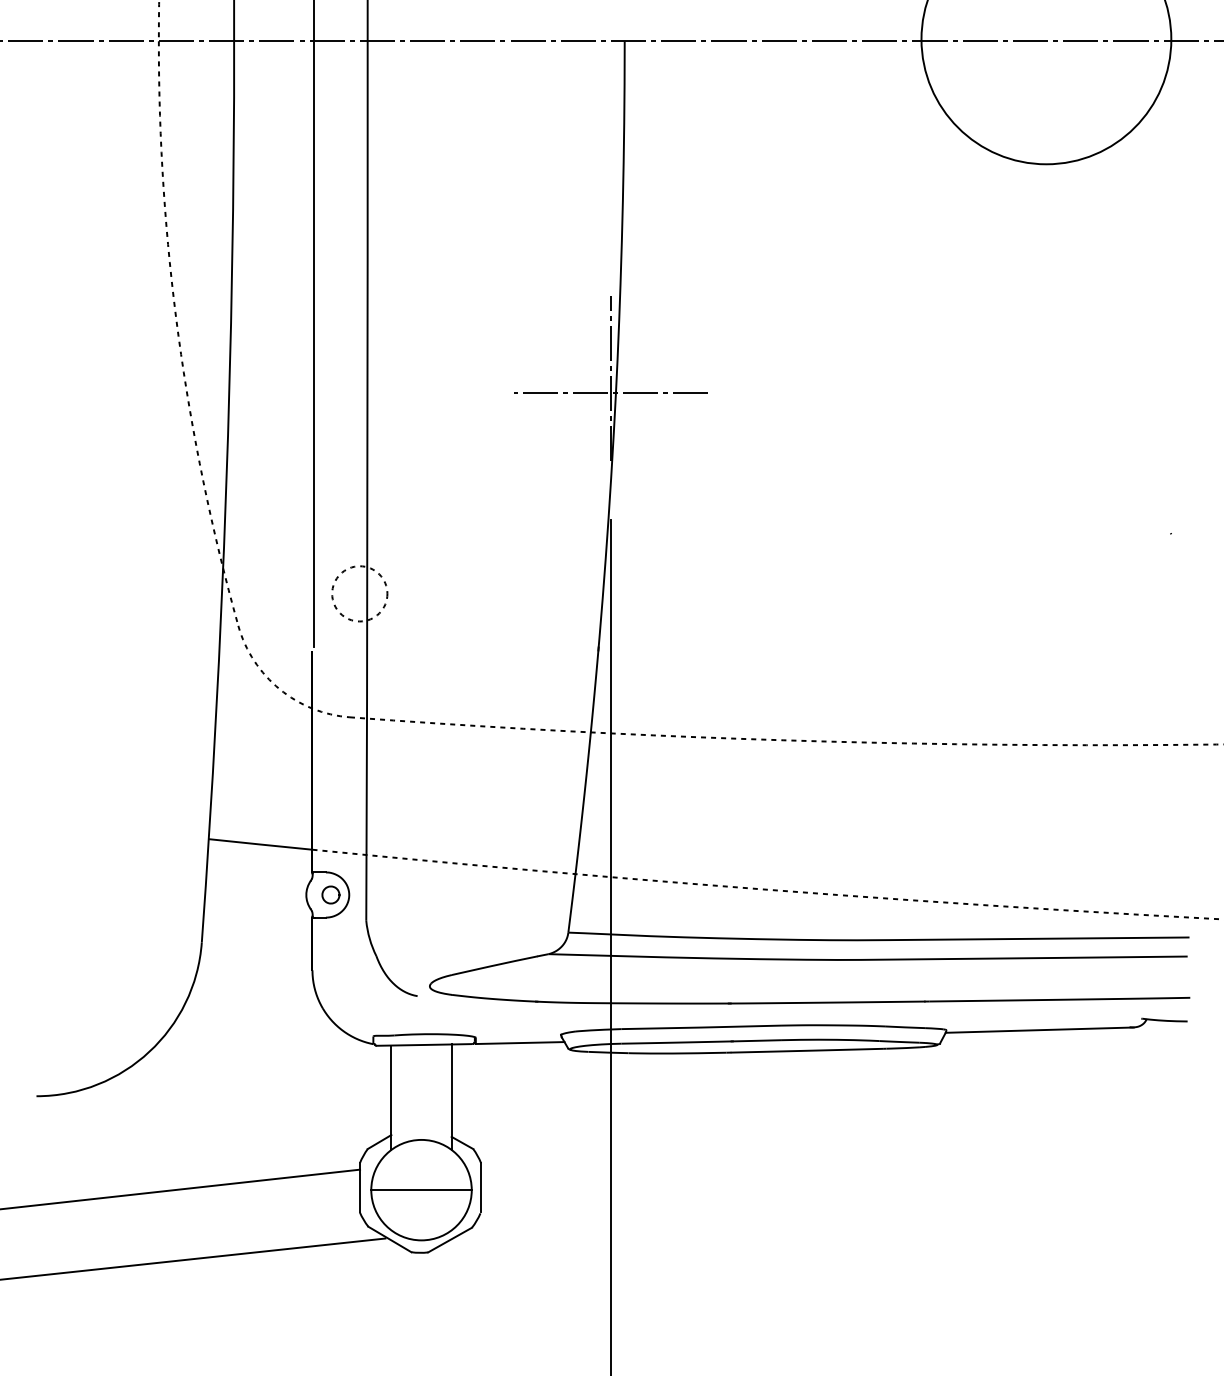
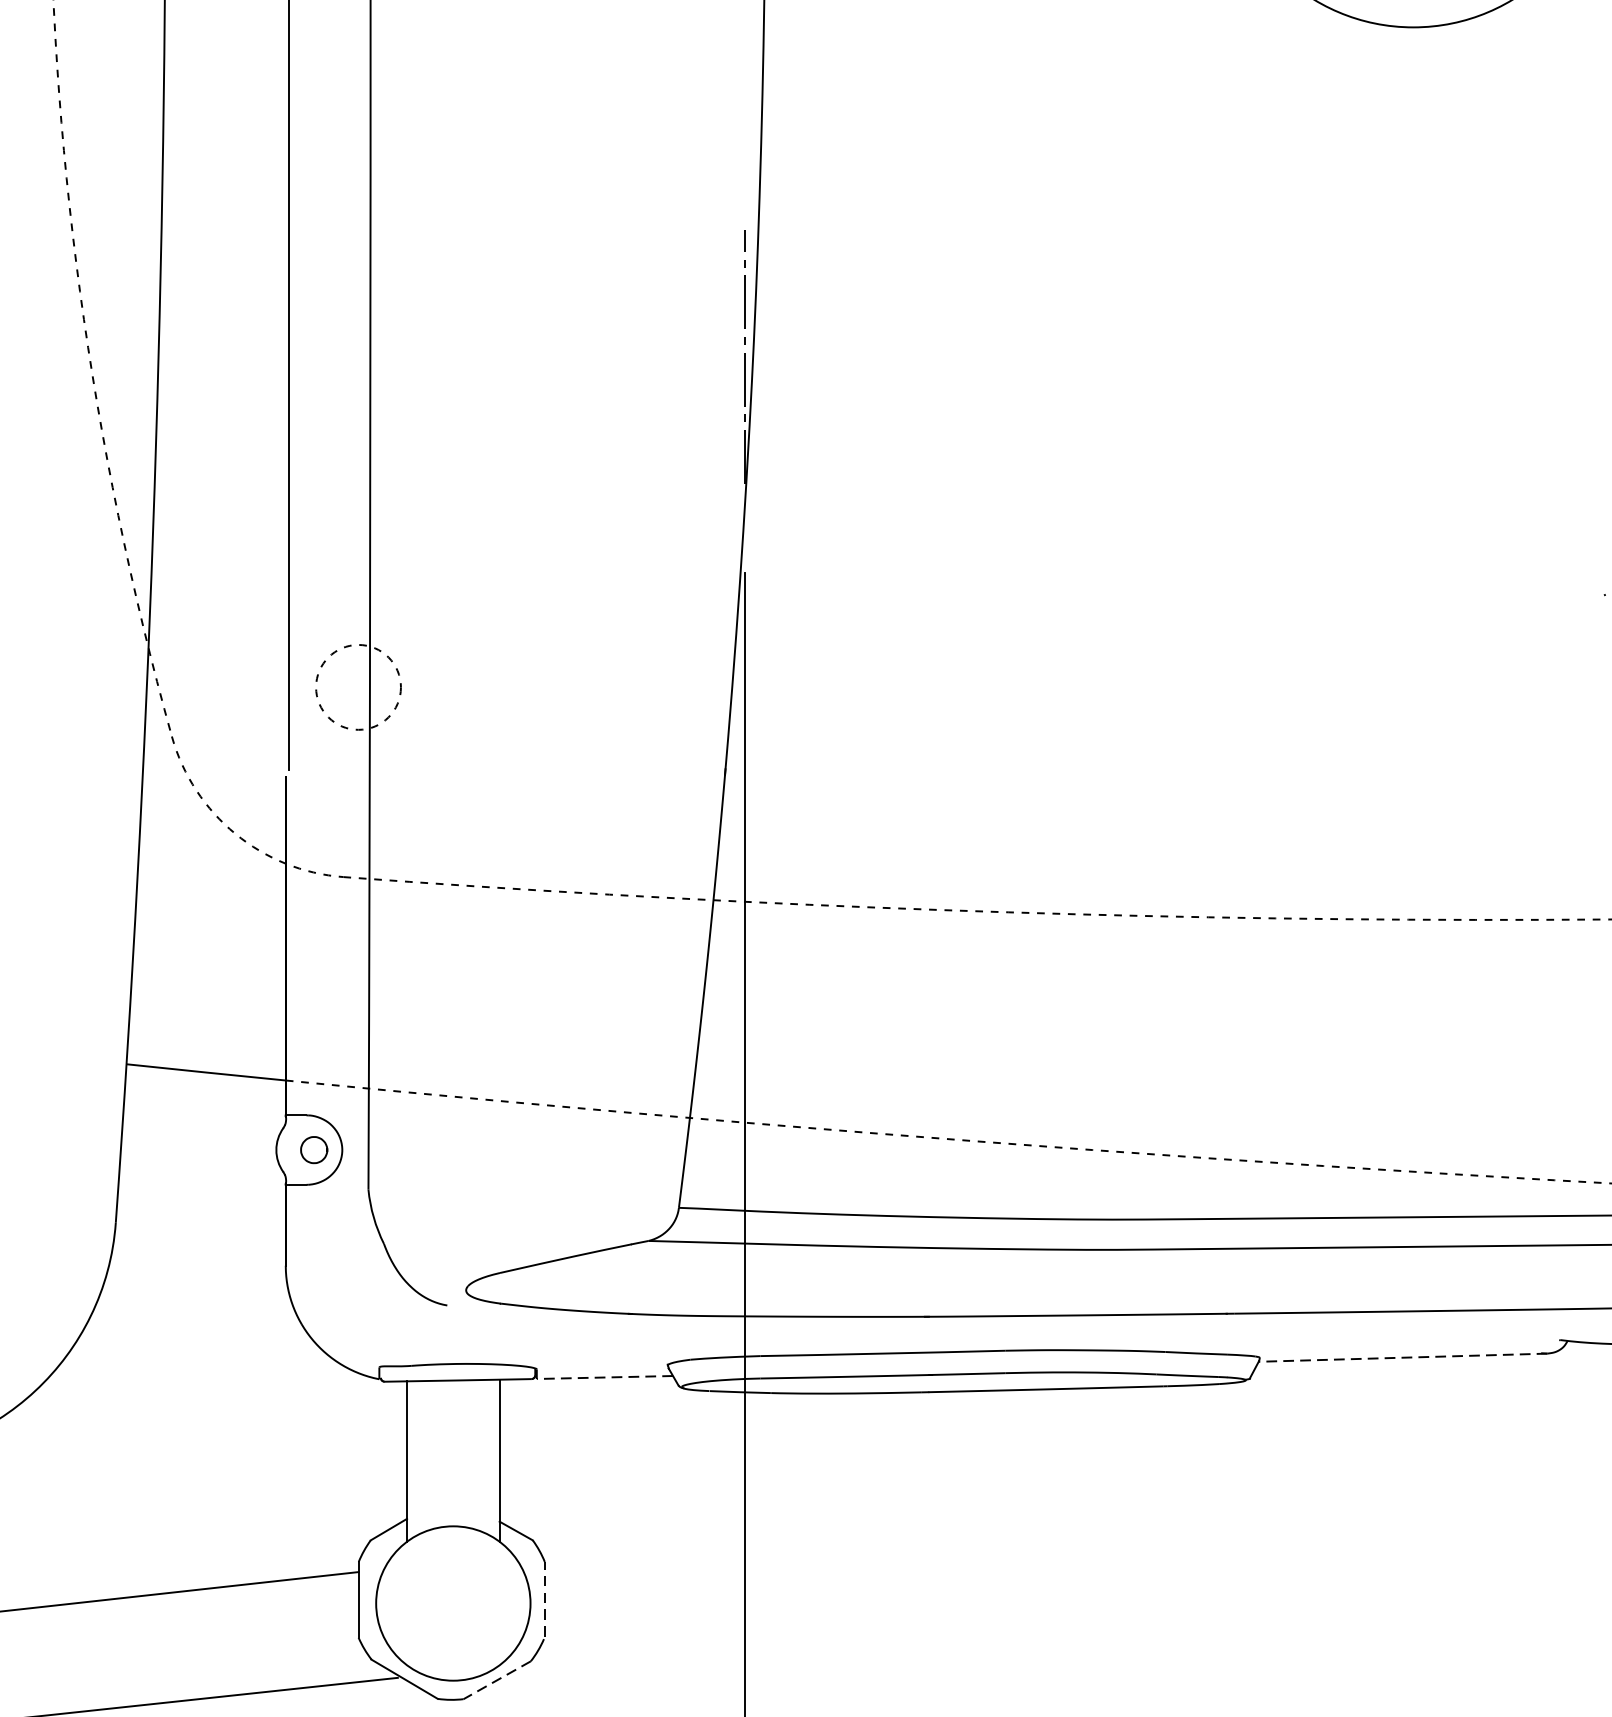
line: (611, 392) -> (745, 378), removed
line: (1039, 1030) -> (1402, 1358), solid -> dashed
line: (519, 1043) -> (603, 1378), solid -> dashed
line: (481, 1187) -> (545, 1599), solid -> dashed
line: (421, 1190) -> (453, 1604), removed
line: (449, 1240) -> (496, 1680), solid -> dashed

